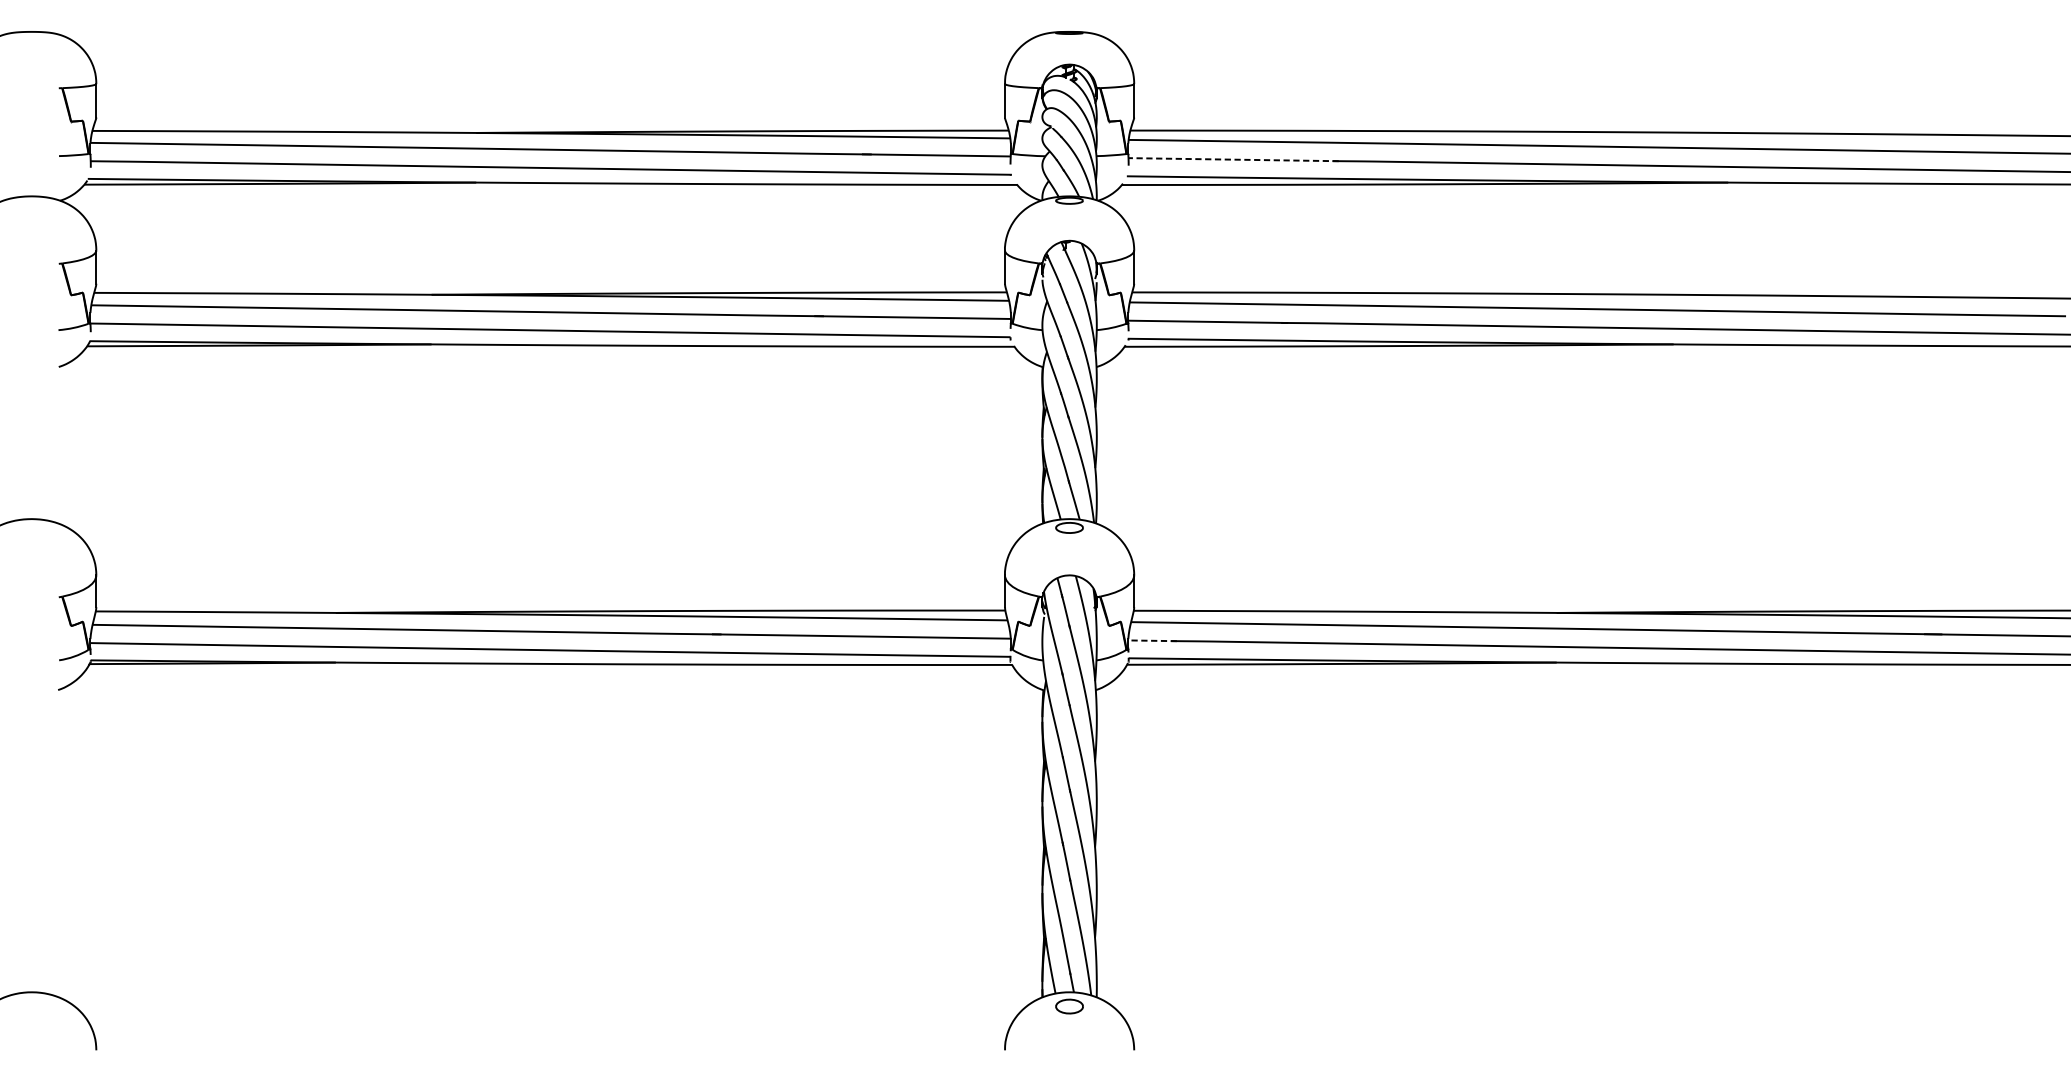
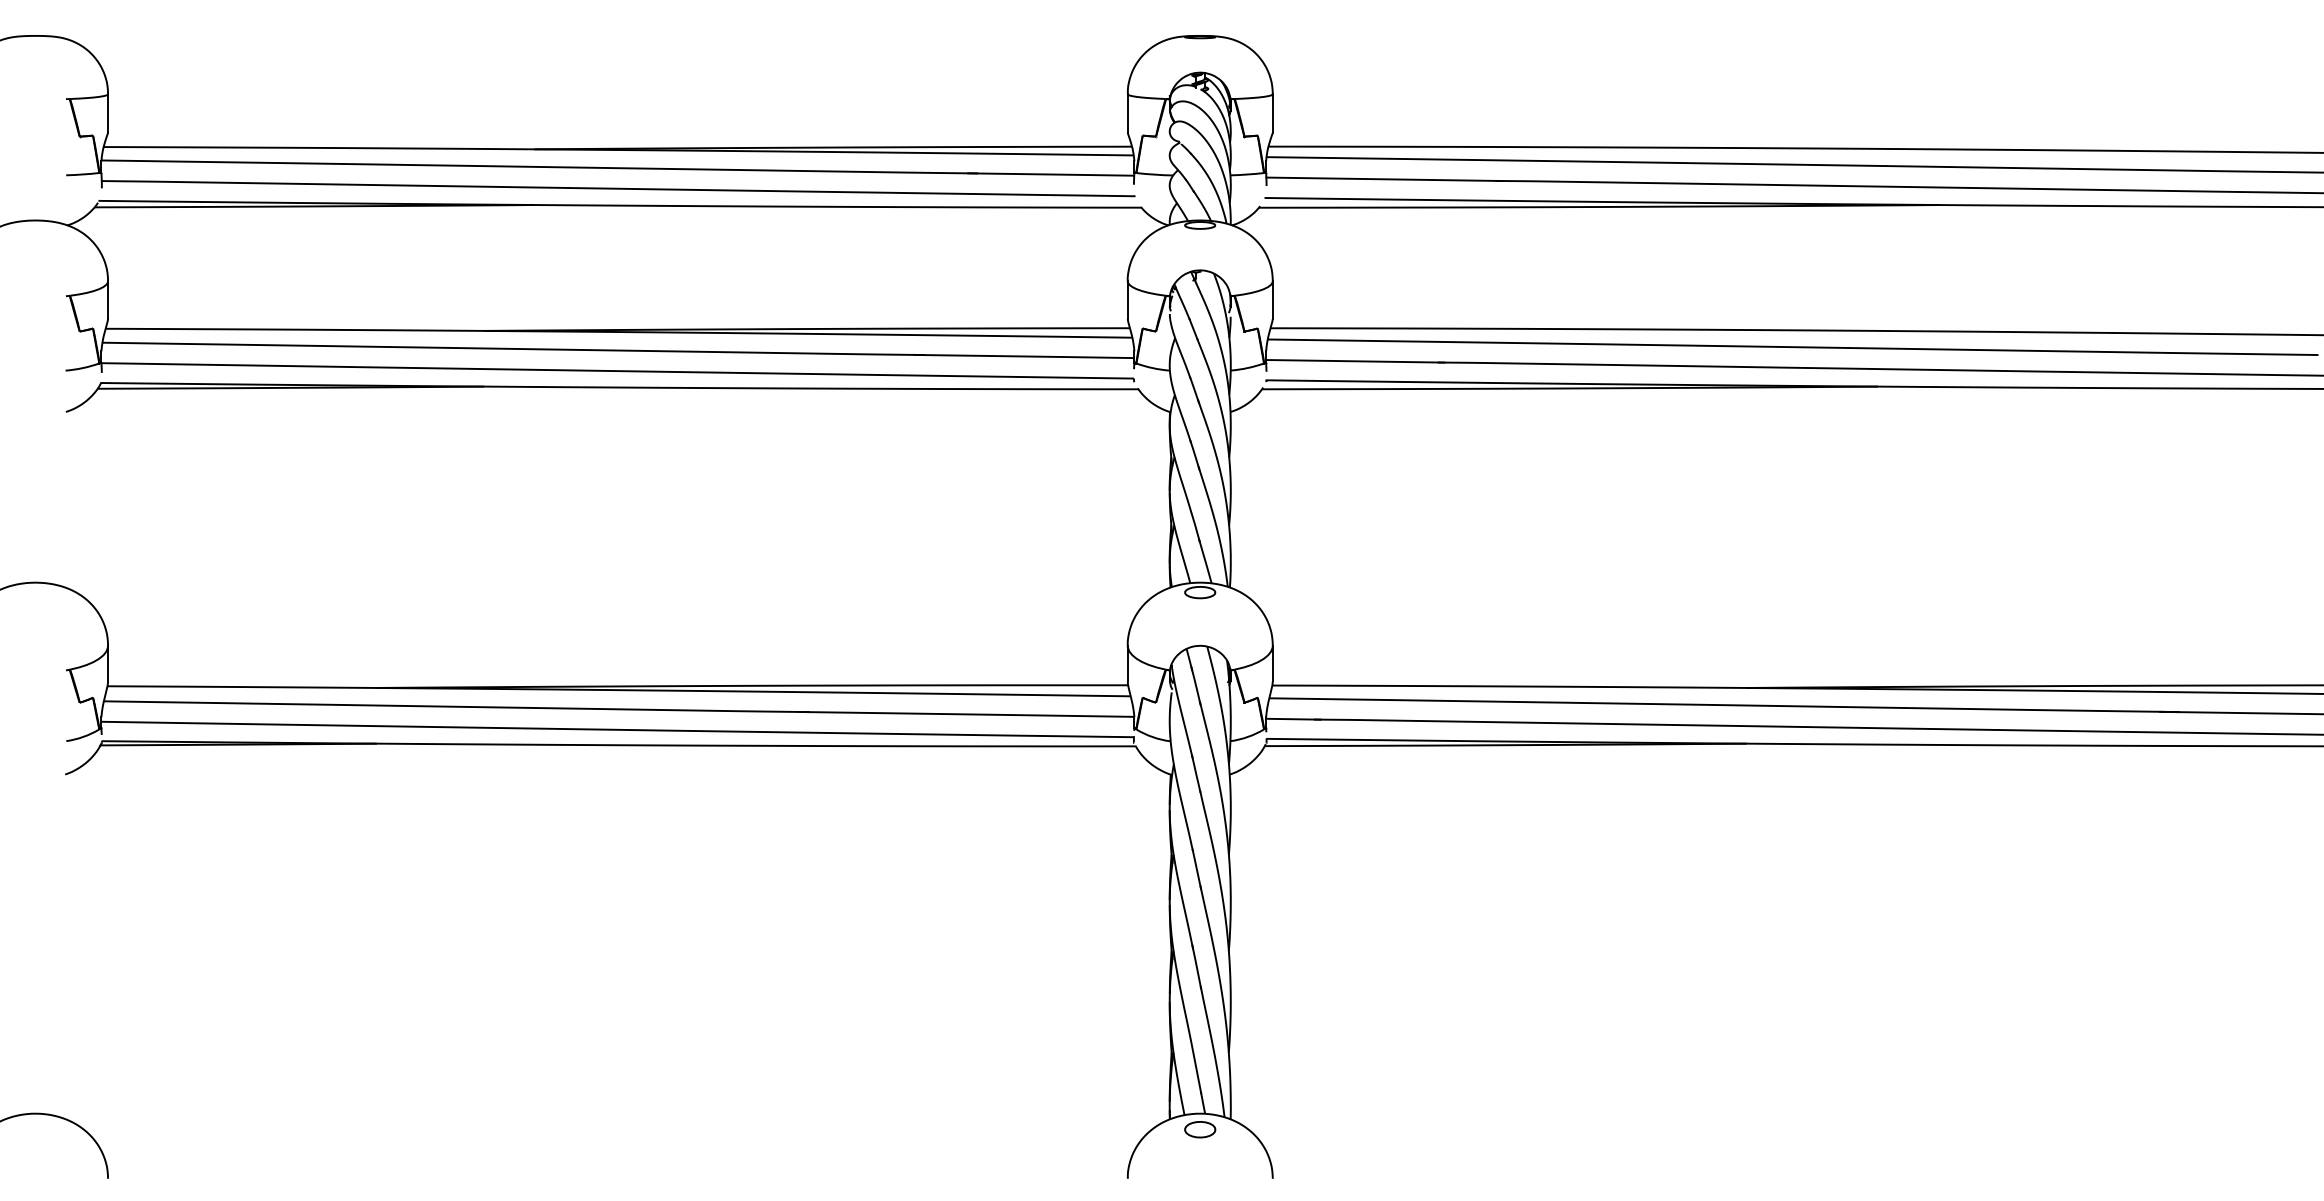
line: (1233, 159) -> (1384, 179), dashed -> solid
line: (1151, 641) -> (1292, 719), dashed -> solid

